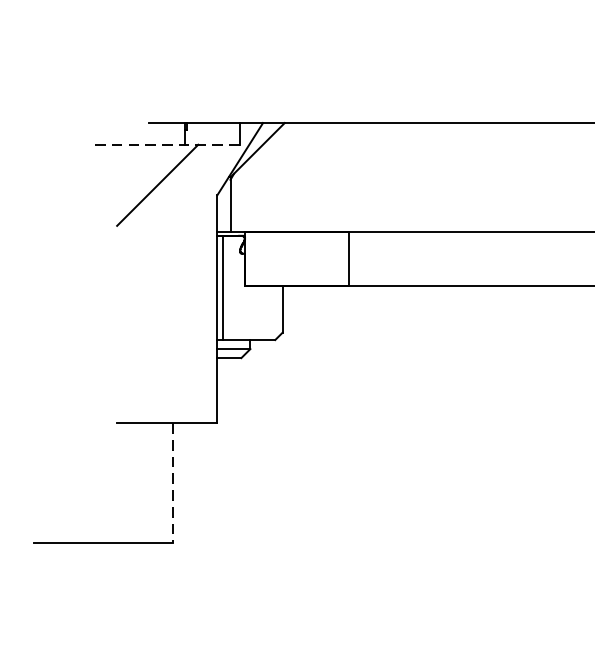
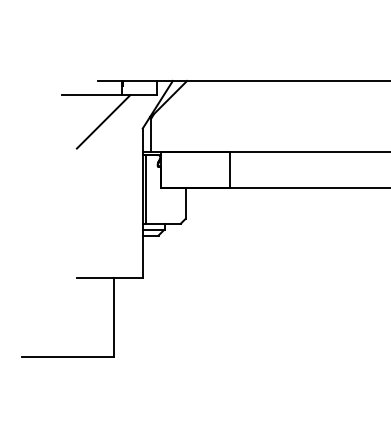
line: (166, 145) -> (109, 95), dashed -> solid
line: (172, 484) -> (113, 318), dashed -> solid

